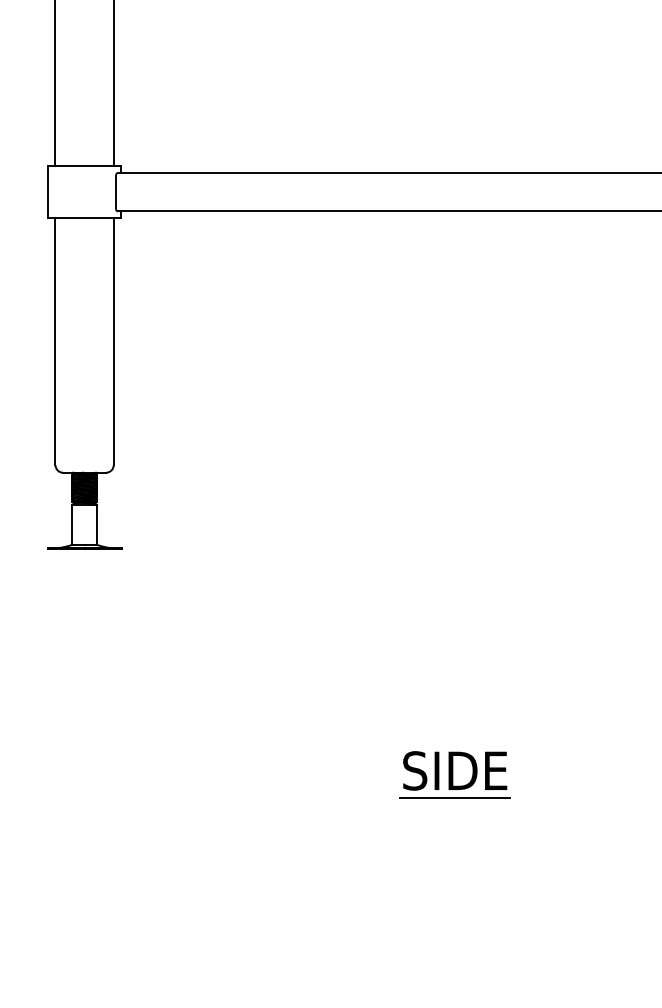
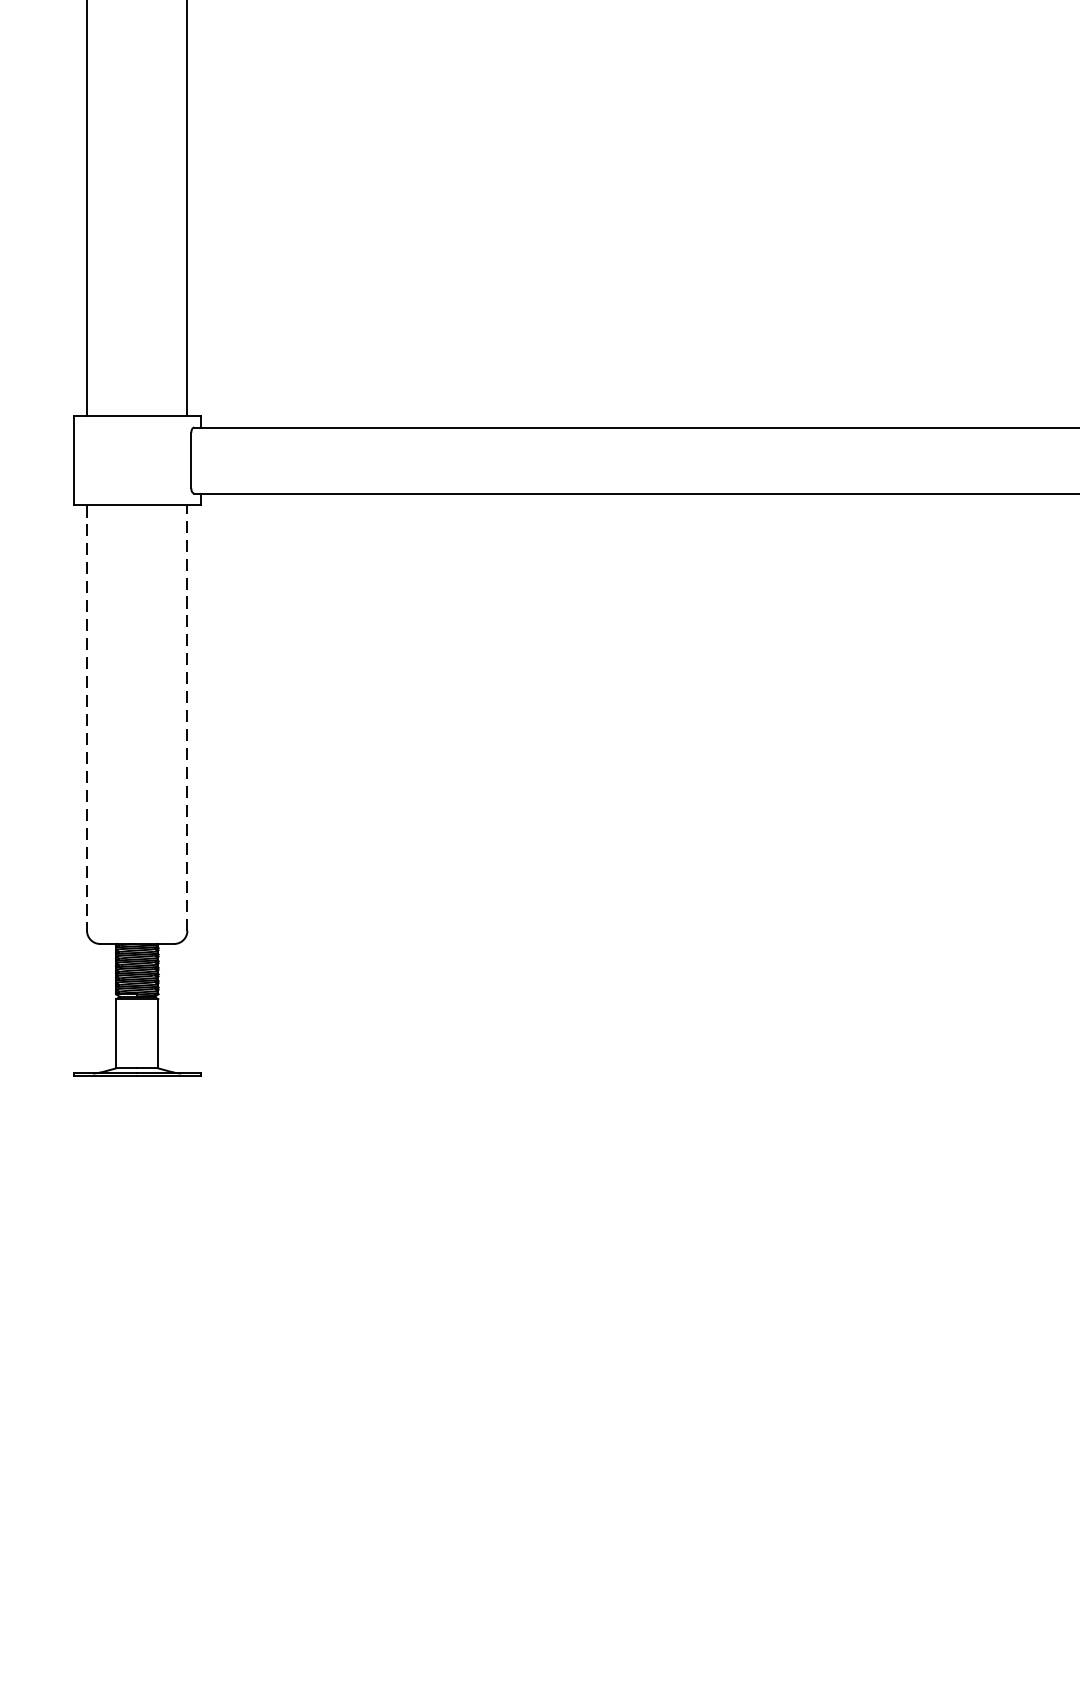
line: (113, 341) -> (187, 717), solid -> dashed
line: (55, 342) -> (87, 719), solid -> dashed
part: (454, 774) -> (774, 1463), removed

